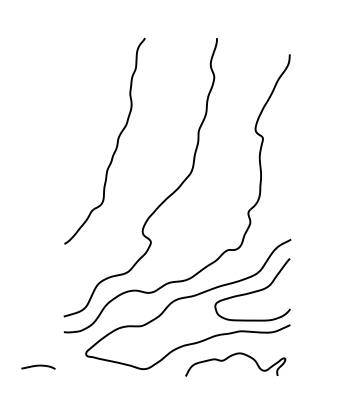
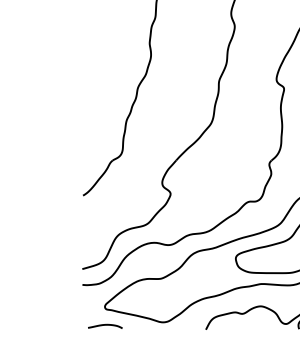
curve: (38, 366) -> (105, 325), moved

